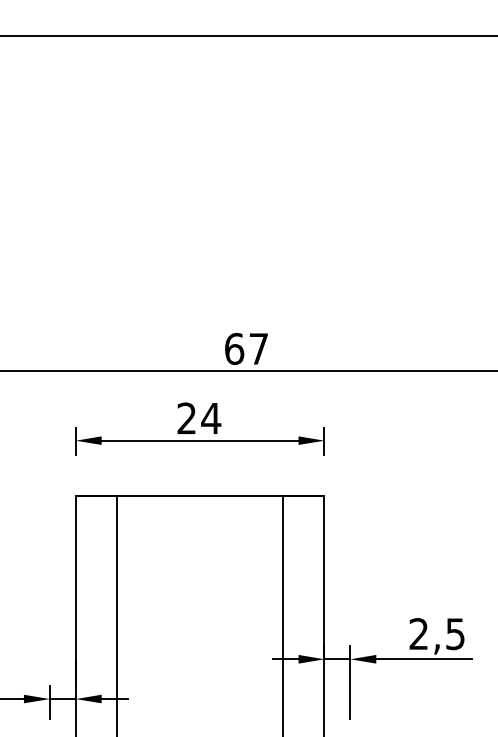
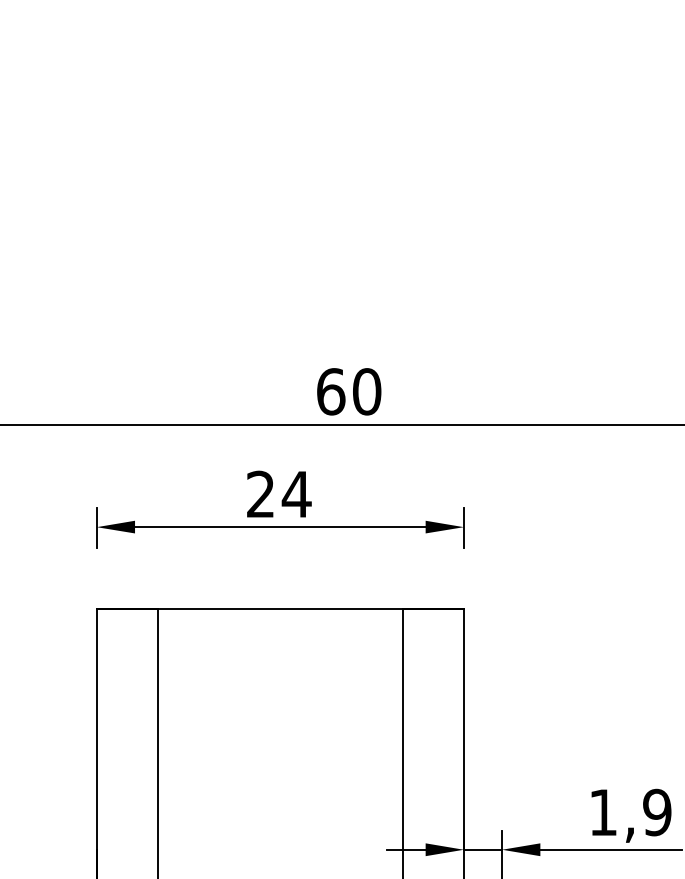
text: (258, 349) -> (366, 392), 67 -> 60
text: (437, 633) -> (630, 811), 2,5 -> 1,9

